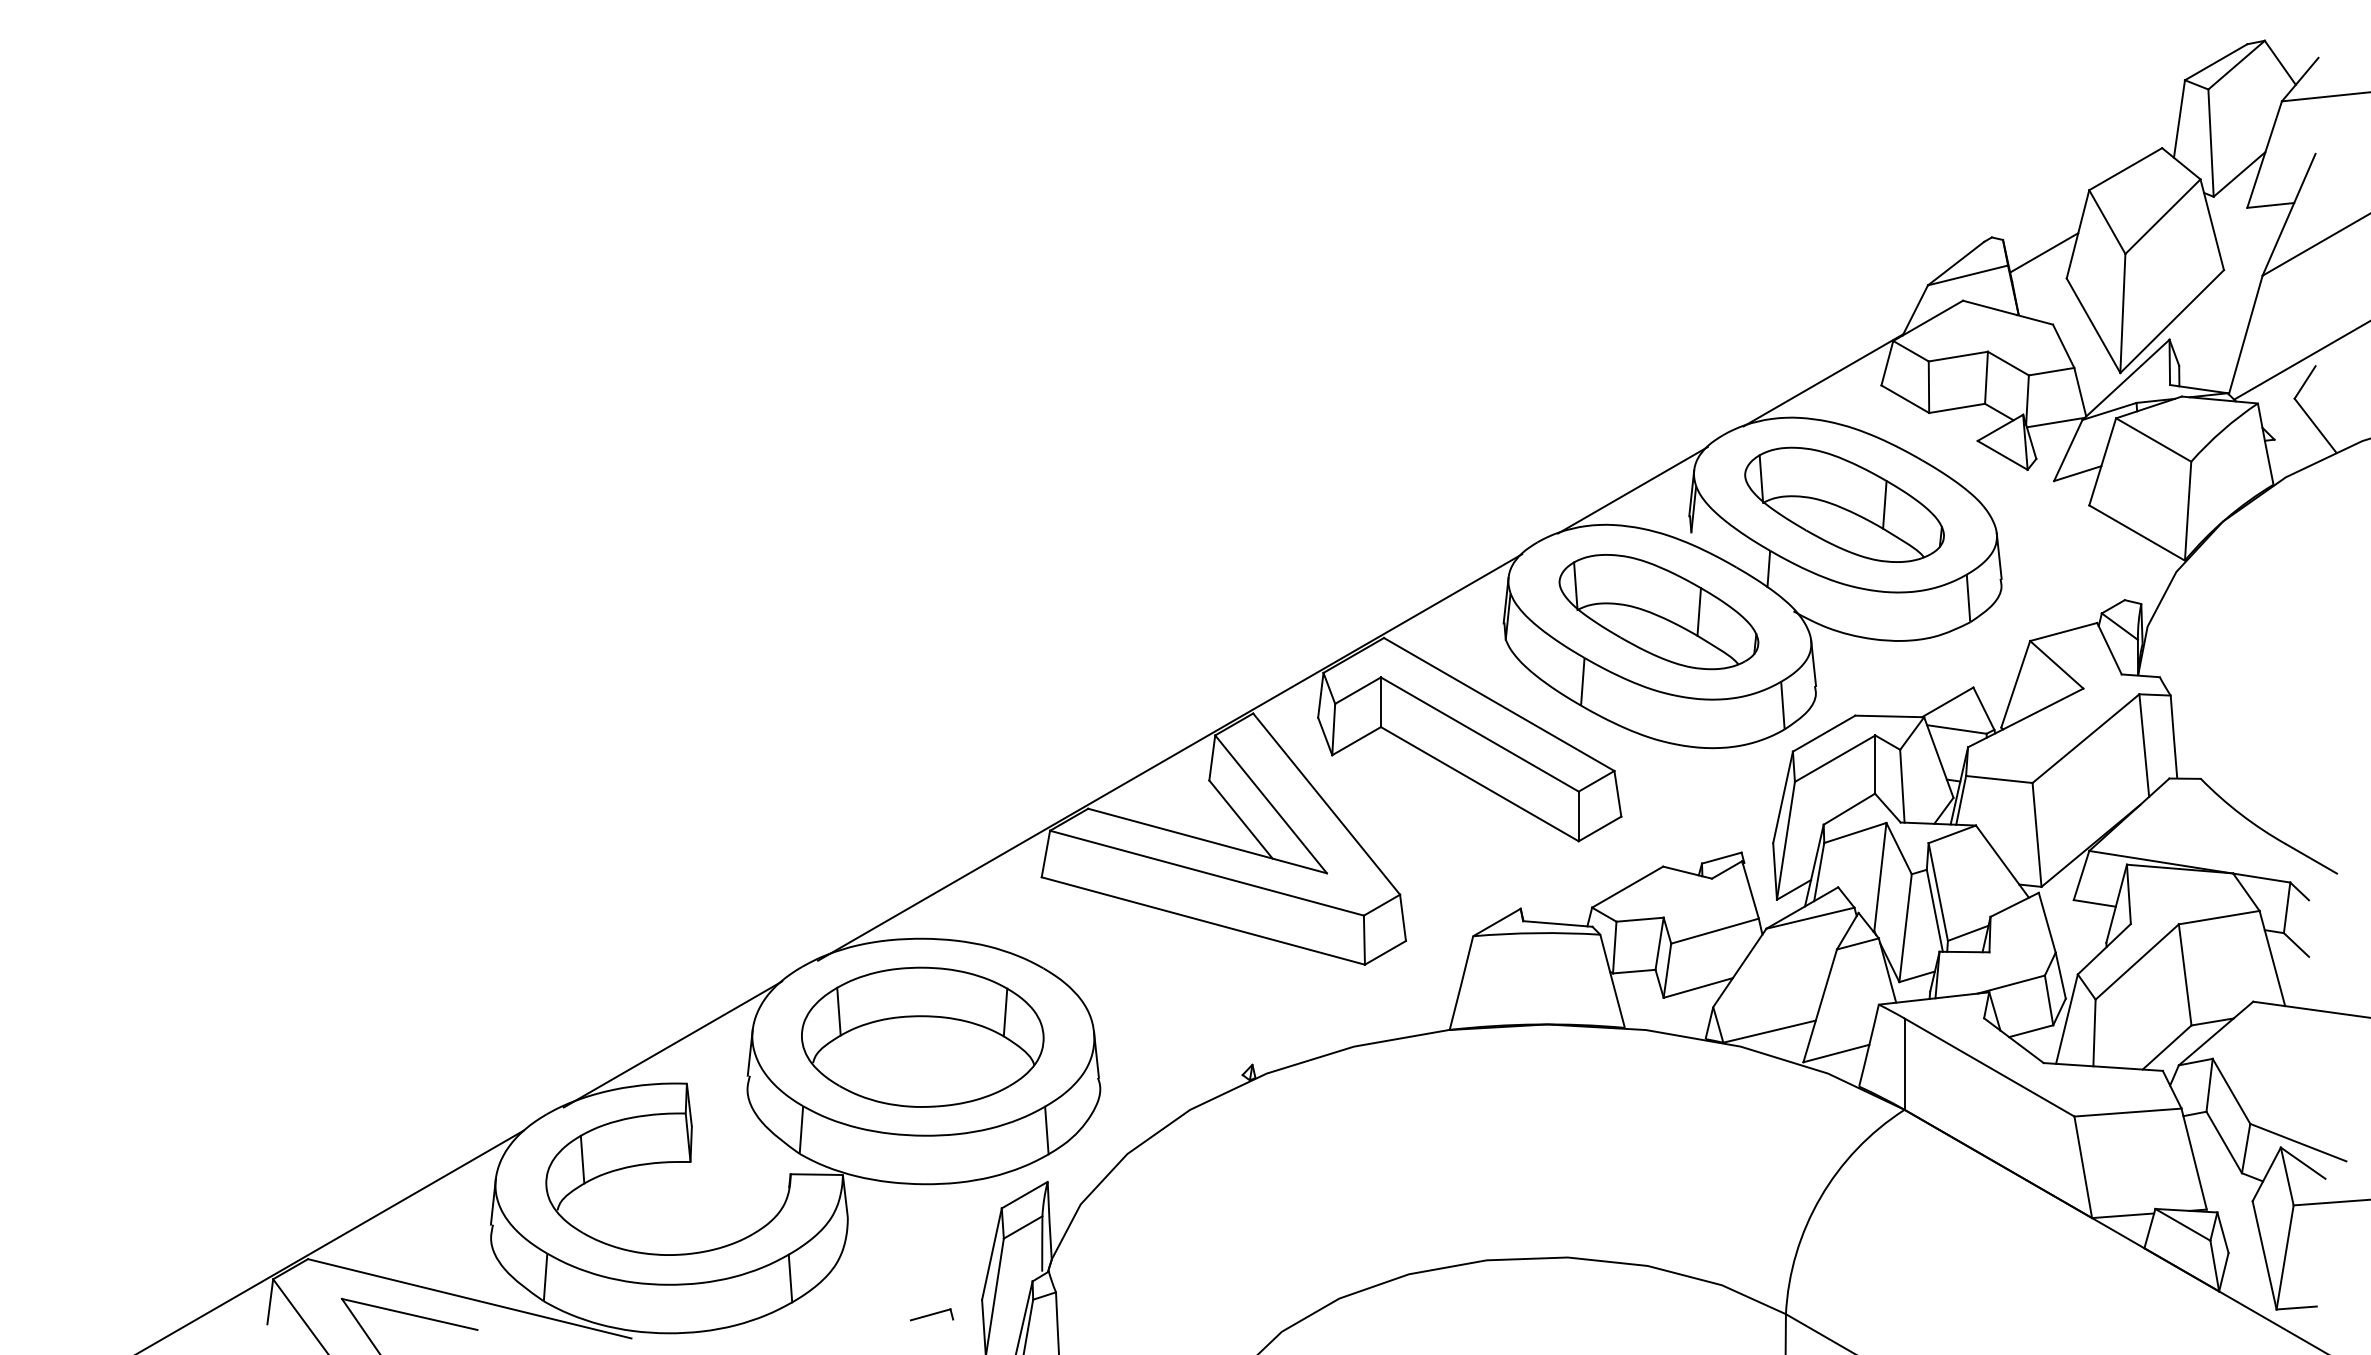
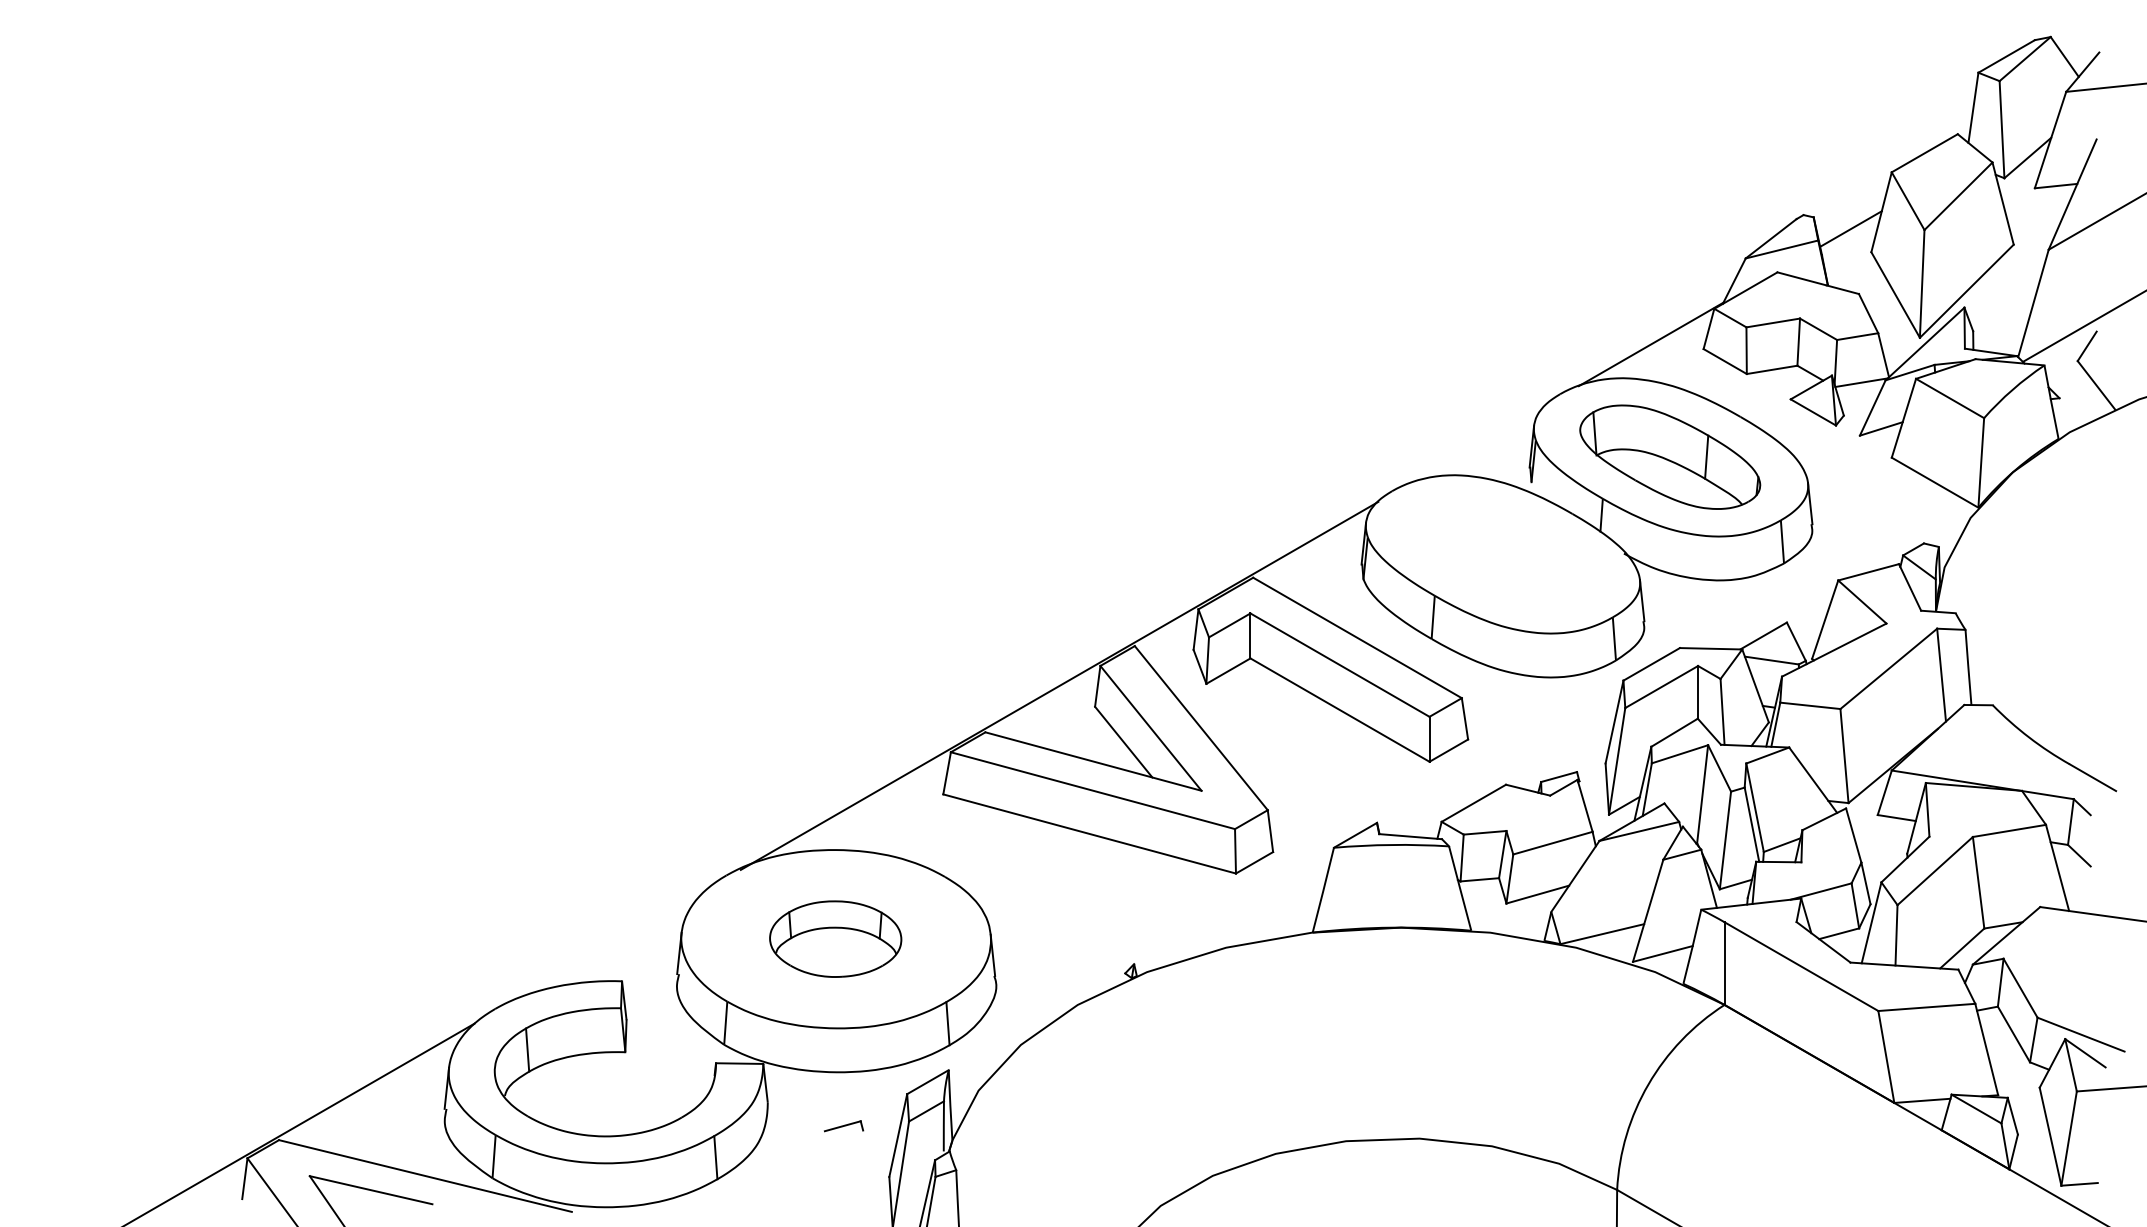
line: (1632, 490) -> (1478, 444), removed
part: (1658, 612) -> (1501, 554), removed
part: (922, 1036) -> (835, 938), size x0.6
line: (672, 1044) -> (609, 945), removed
part: (932, 1314) -> (844, 1125), moved

